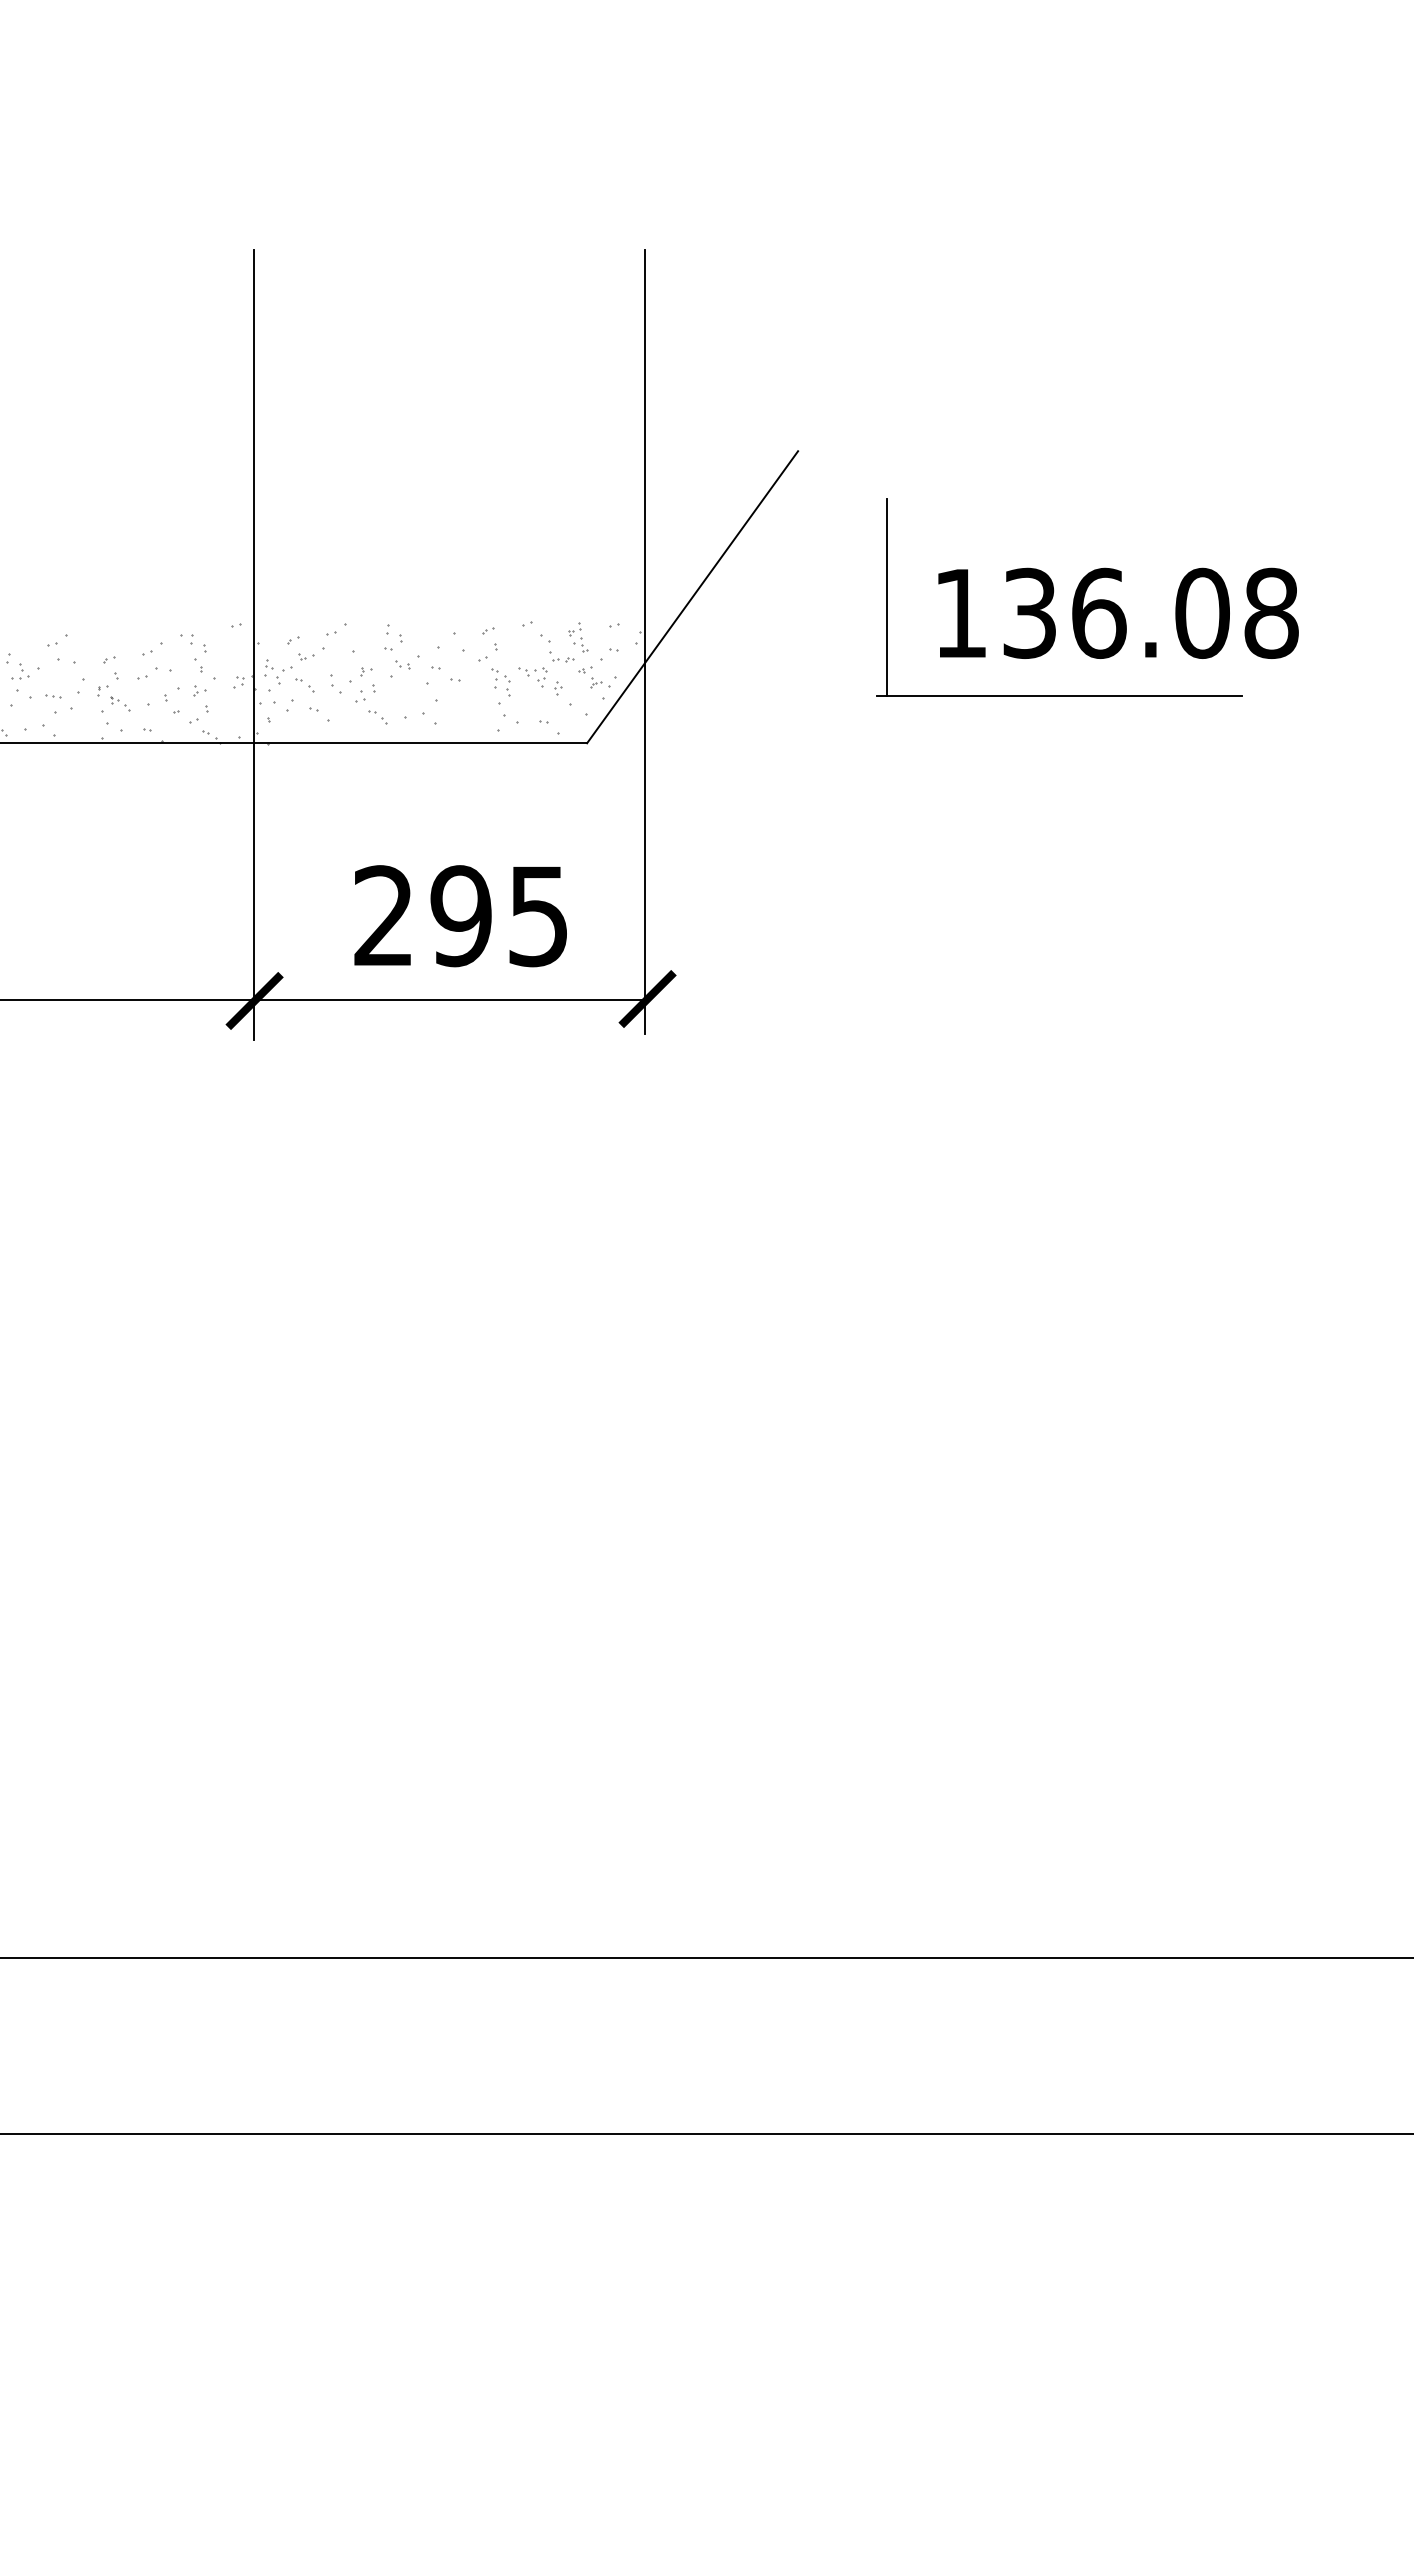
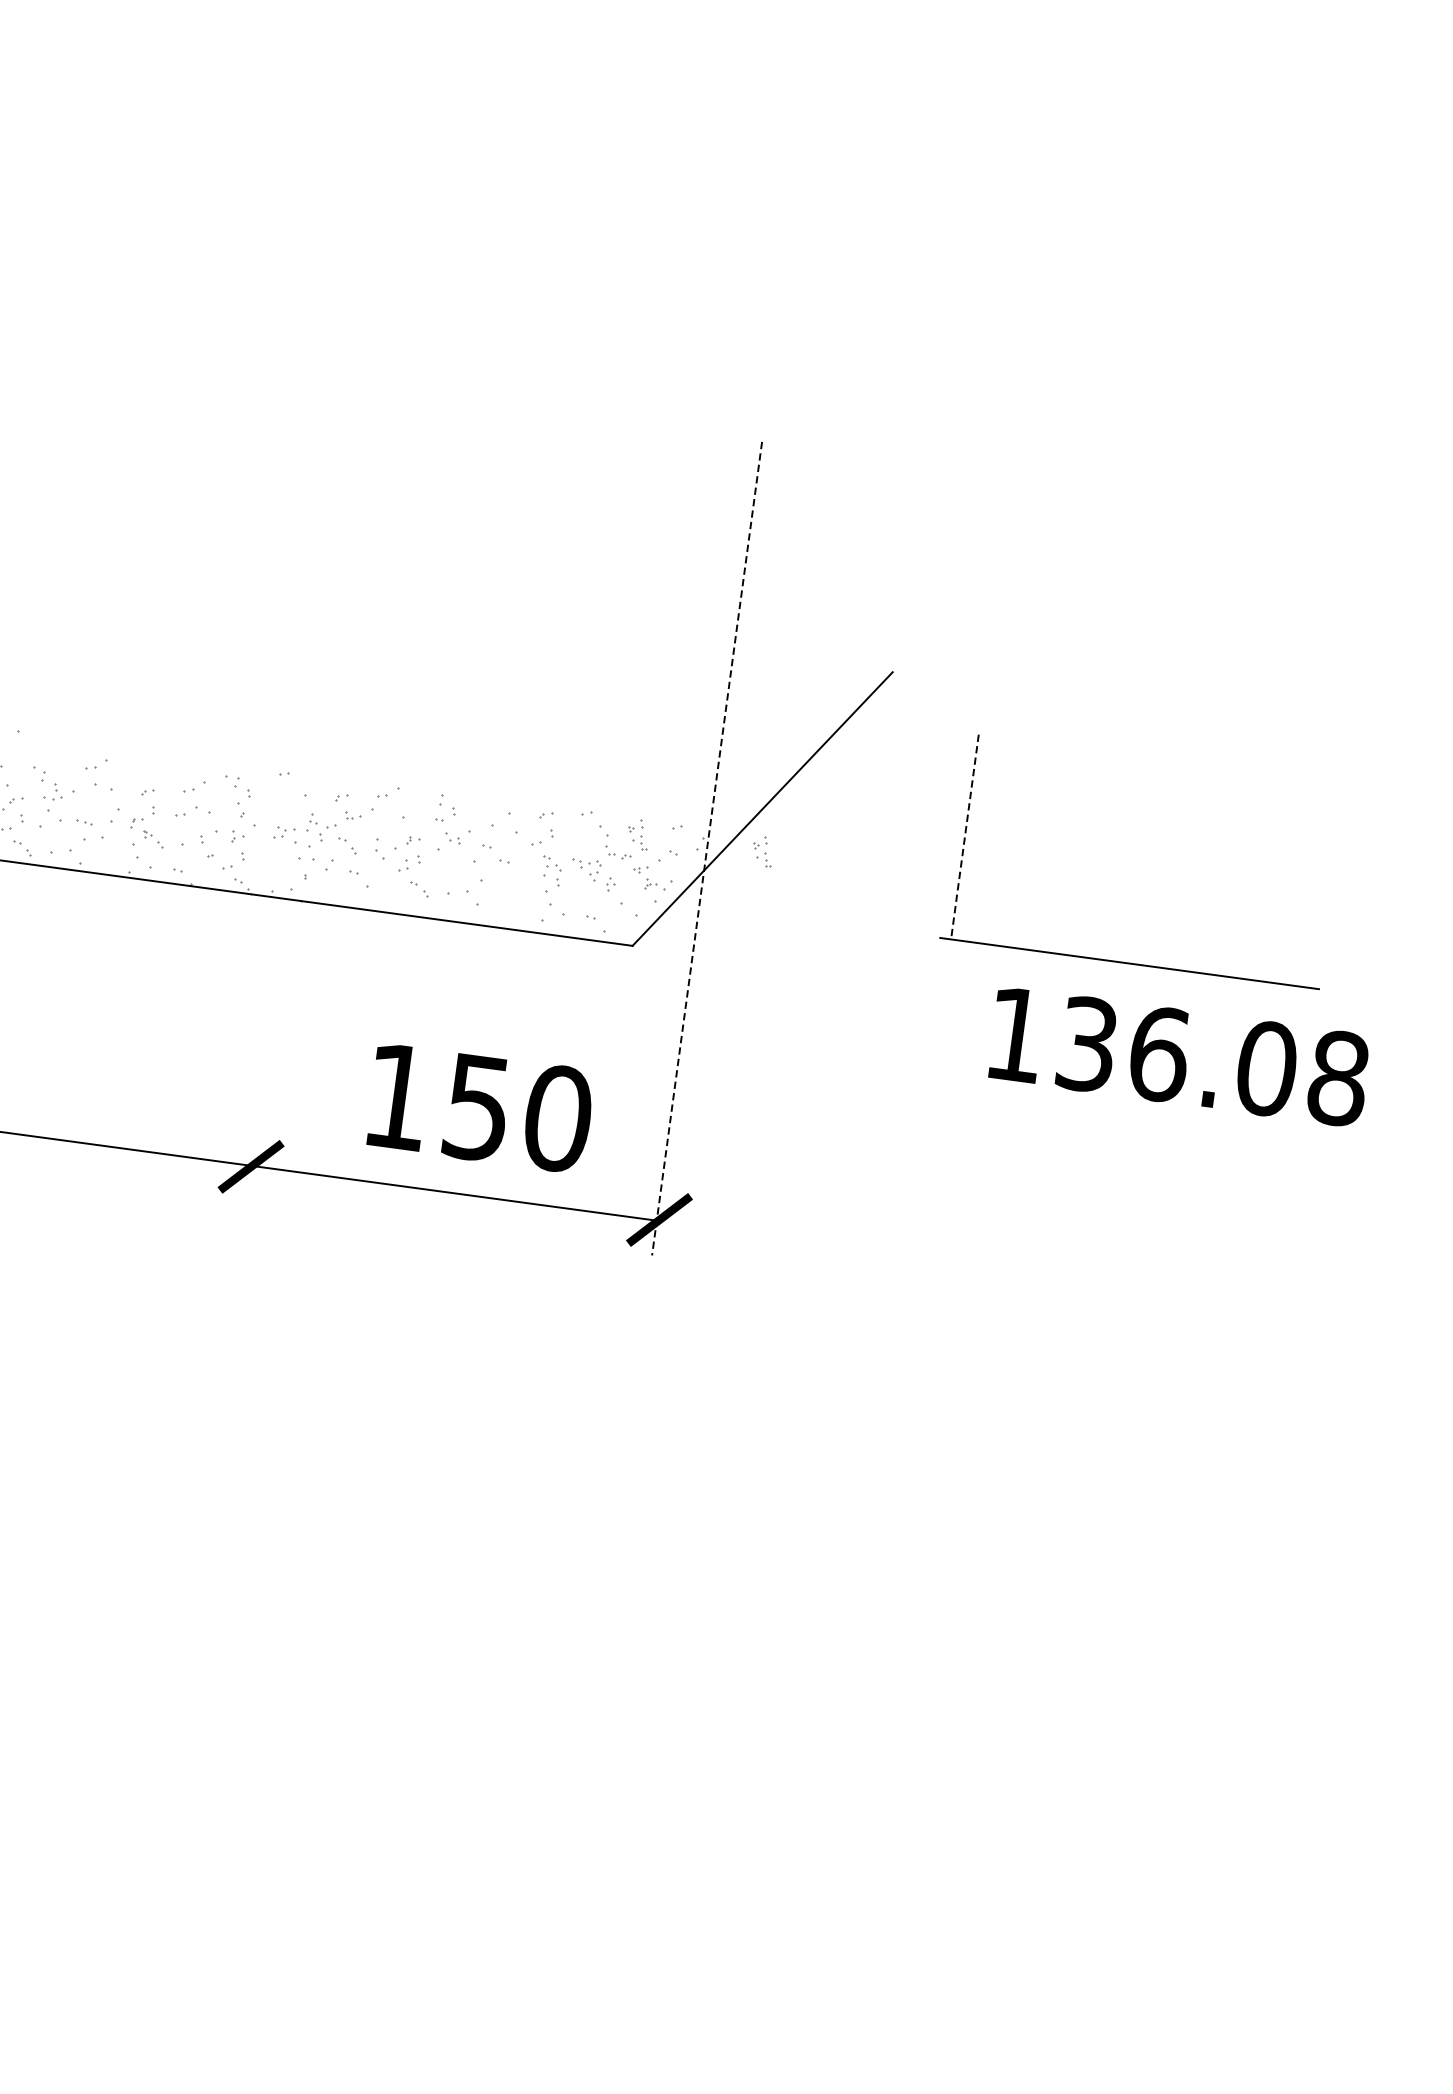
line: (887, 597) -> (965, 836), solid -> dashed
text: (1118, 612) -> (1179, 1056), moved
part: (698, 637) -> (763, 851), added
line: (645, 641) -> (707, 848), solid -> dashed
line: (254, 645) -> (300, 797), removed
text: (461, 916) -> (477, 1108), 295 -> 150

